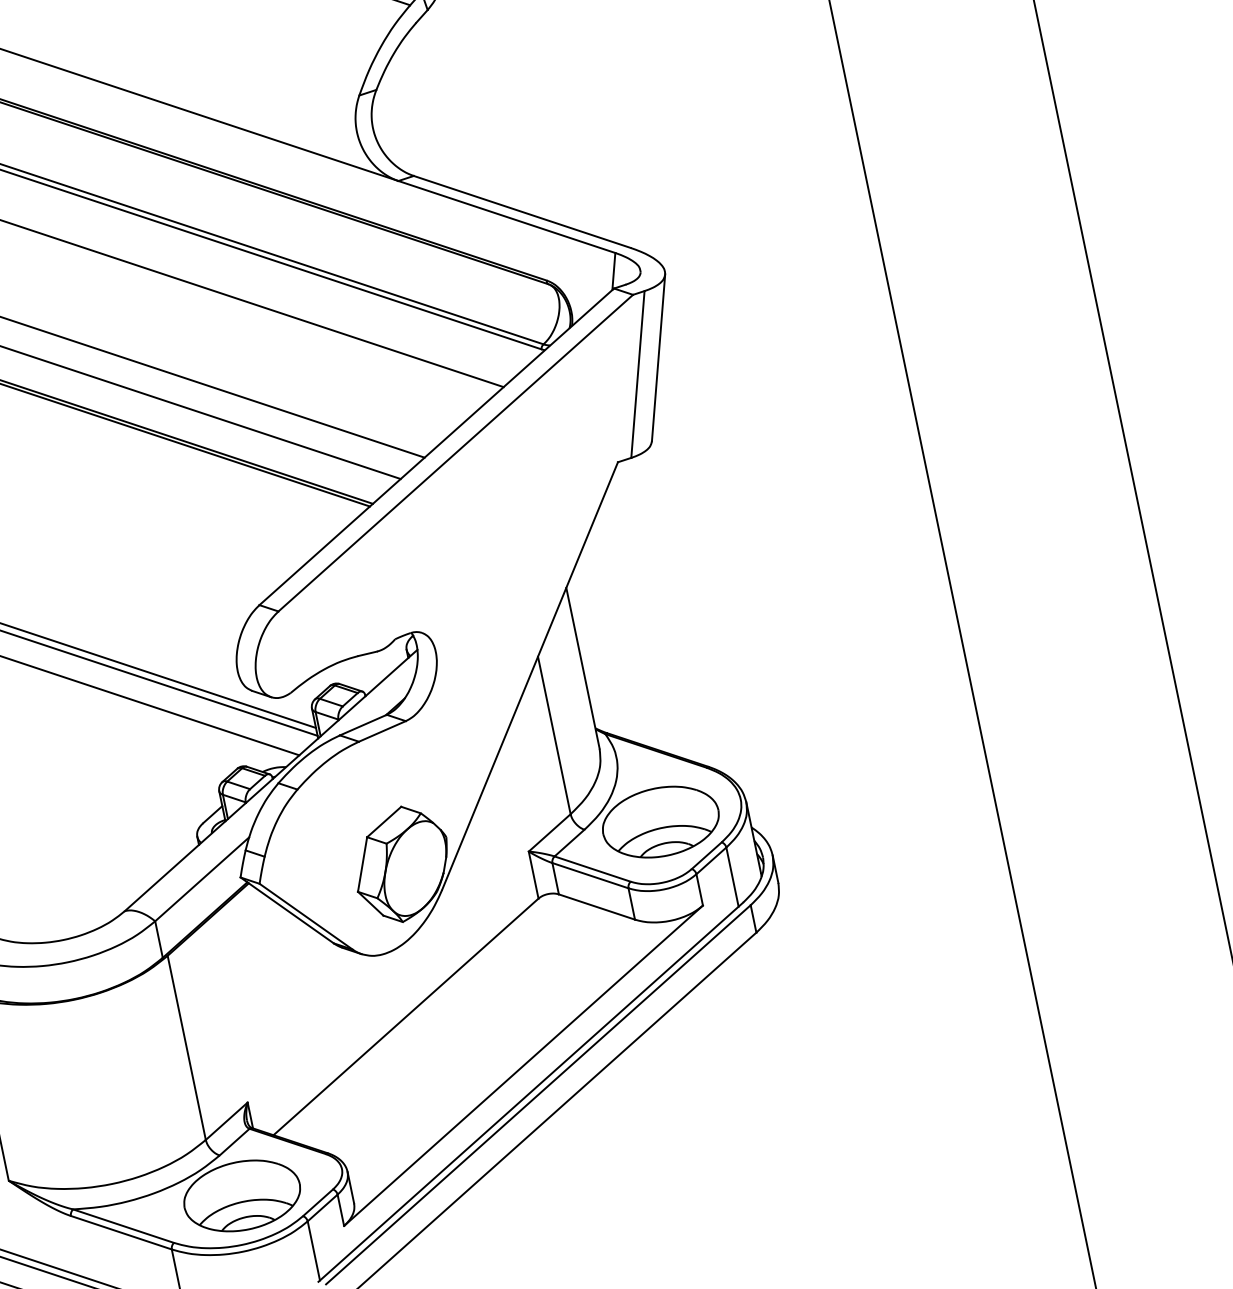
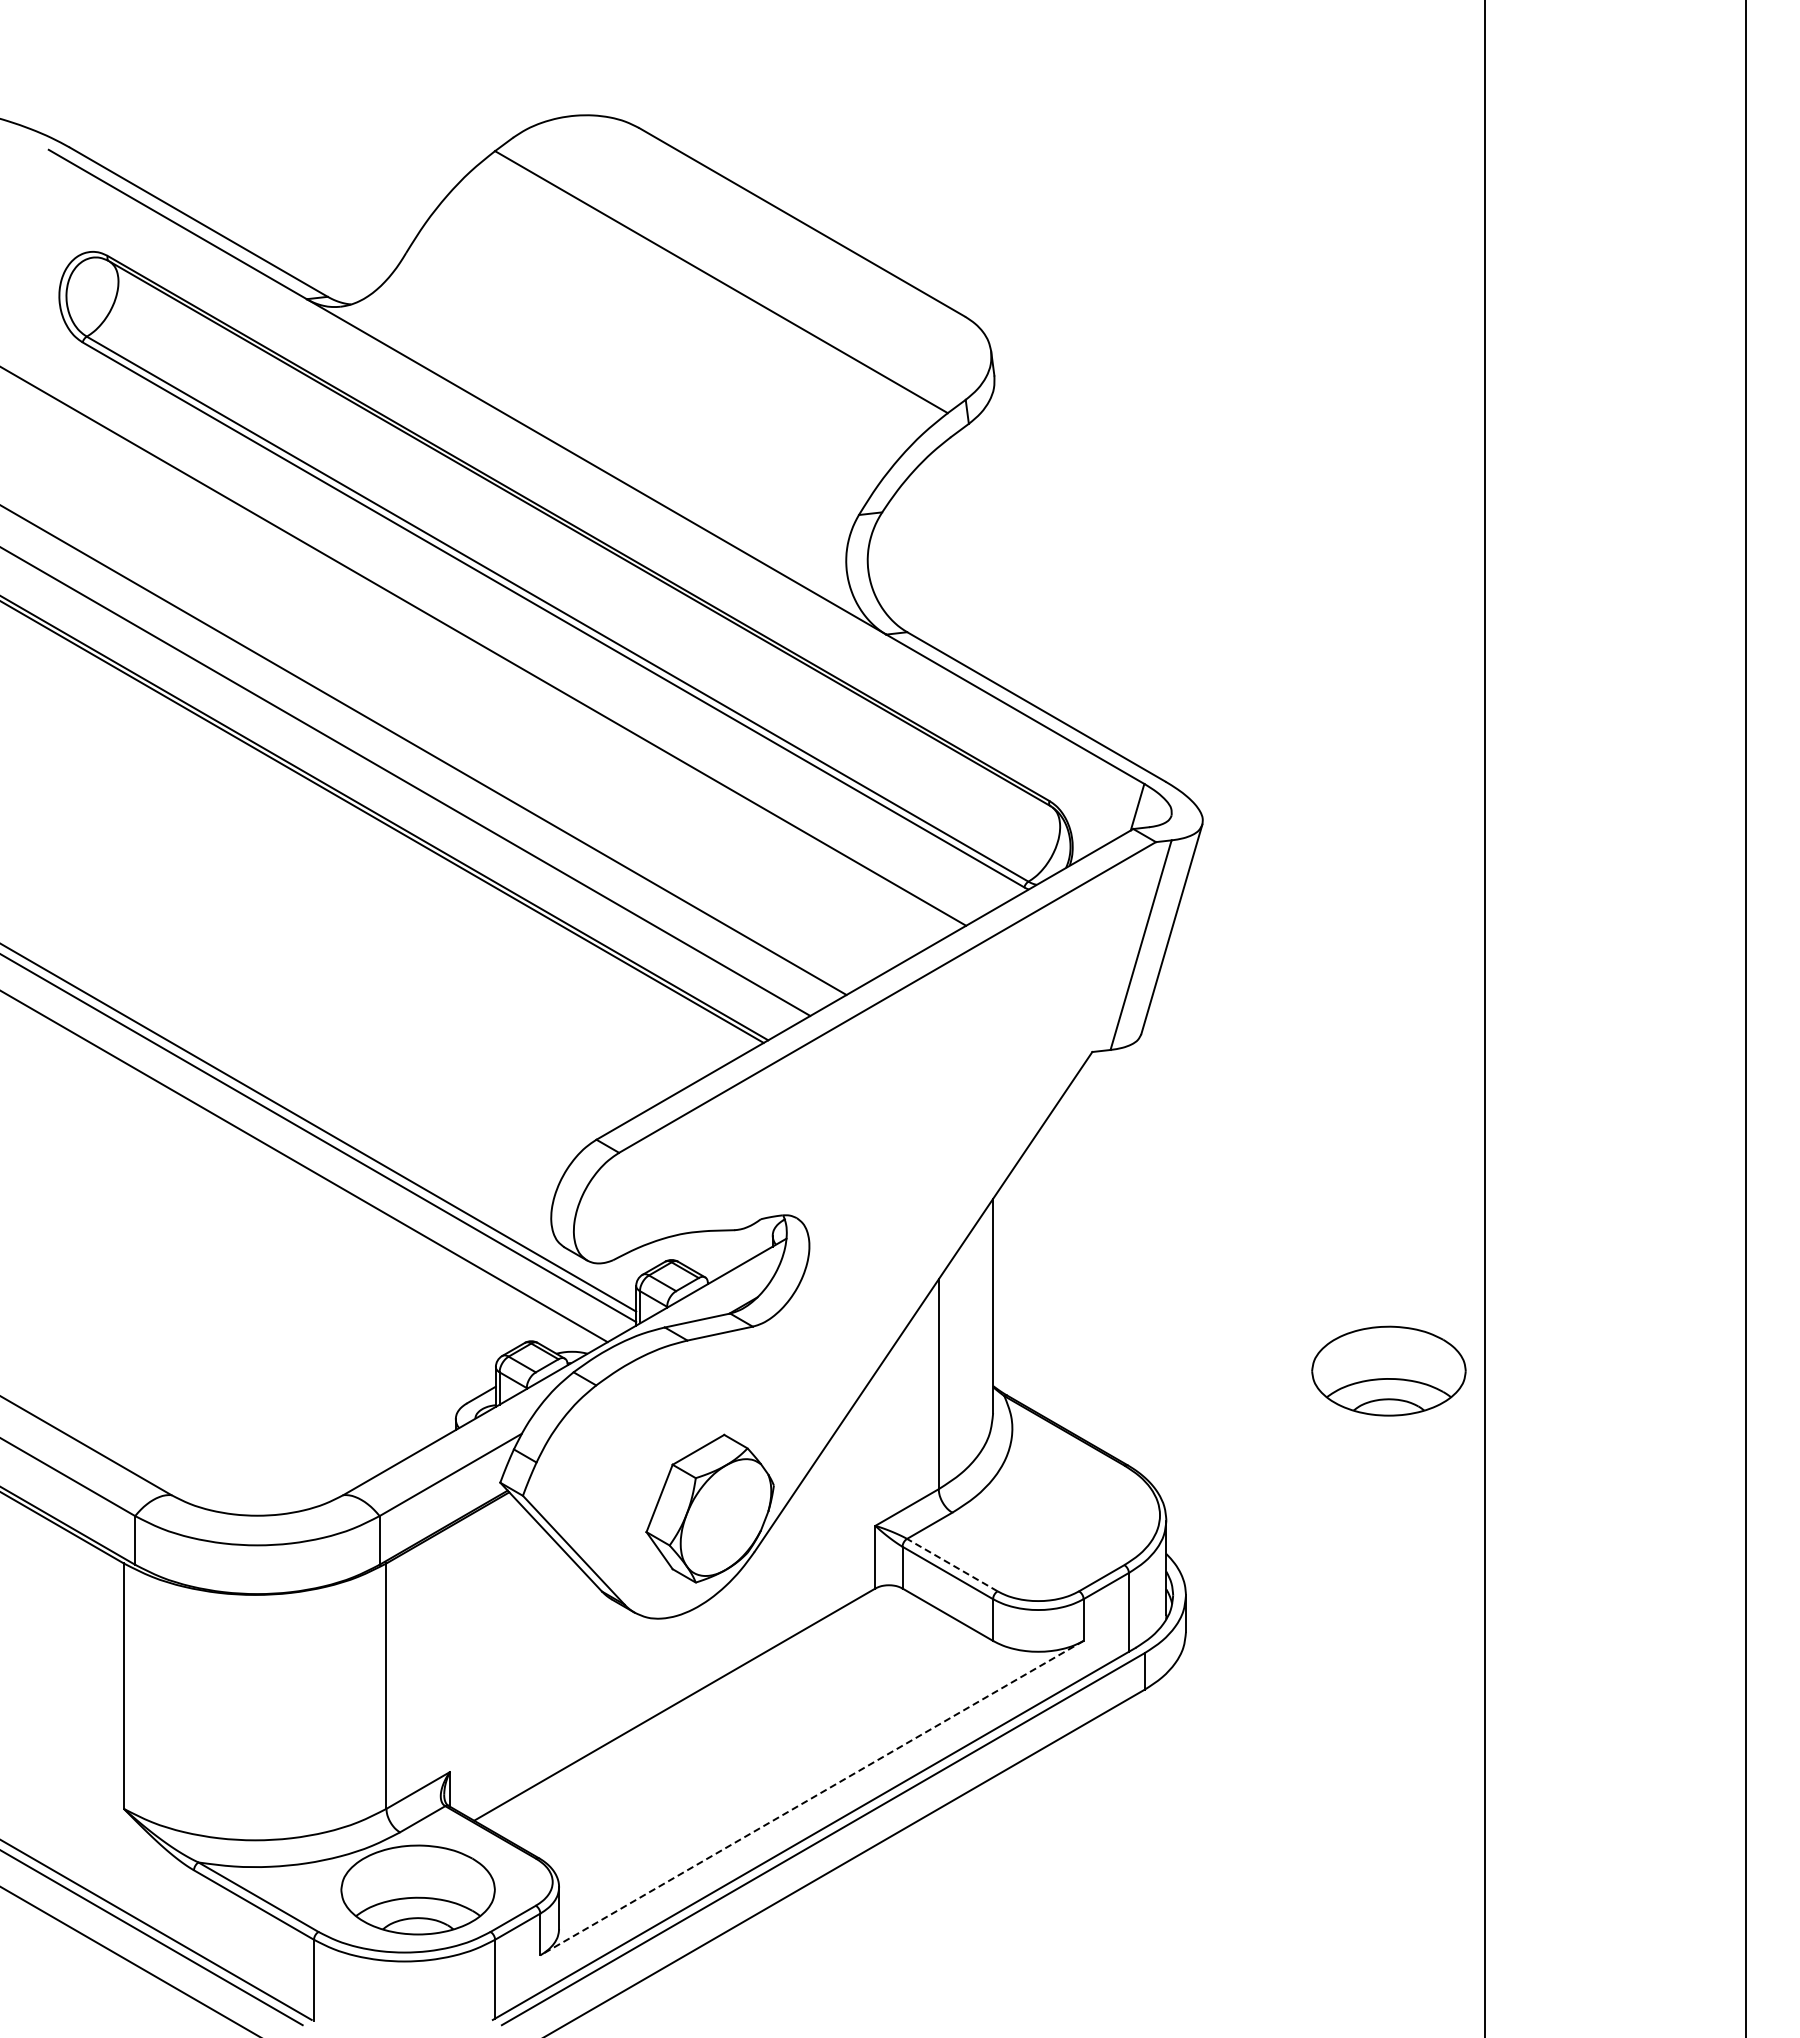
part: (660, 821) -> (1388, 1370), moved
line: (591, 868) -> (951, 1564), solid -> dashed
line: (523, 1065) -> (812, 1798), solid -> dashed

